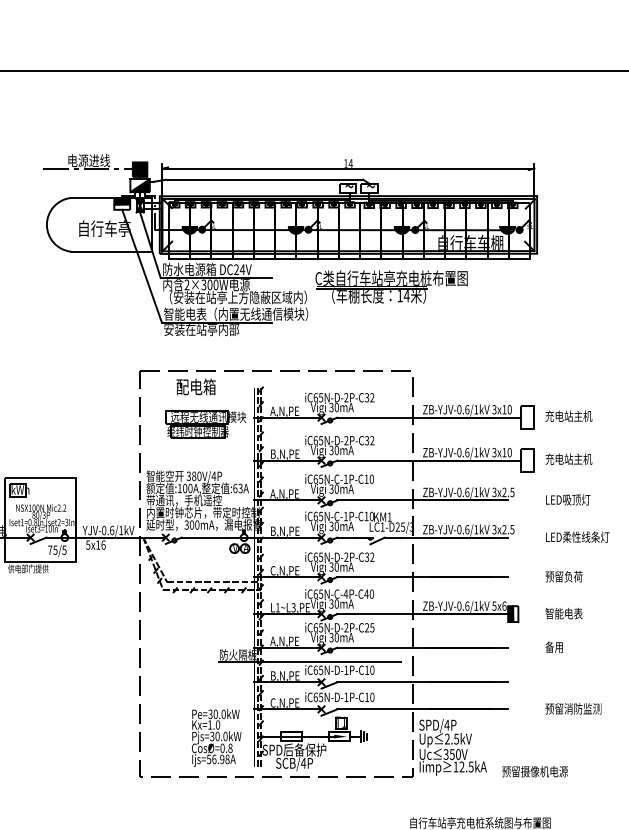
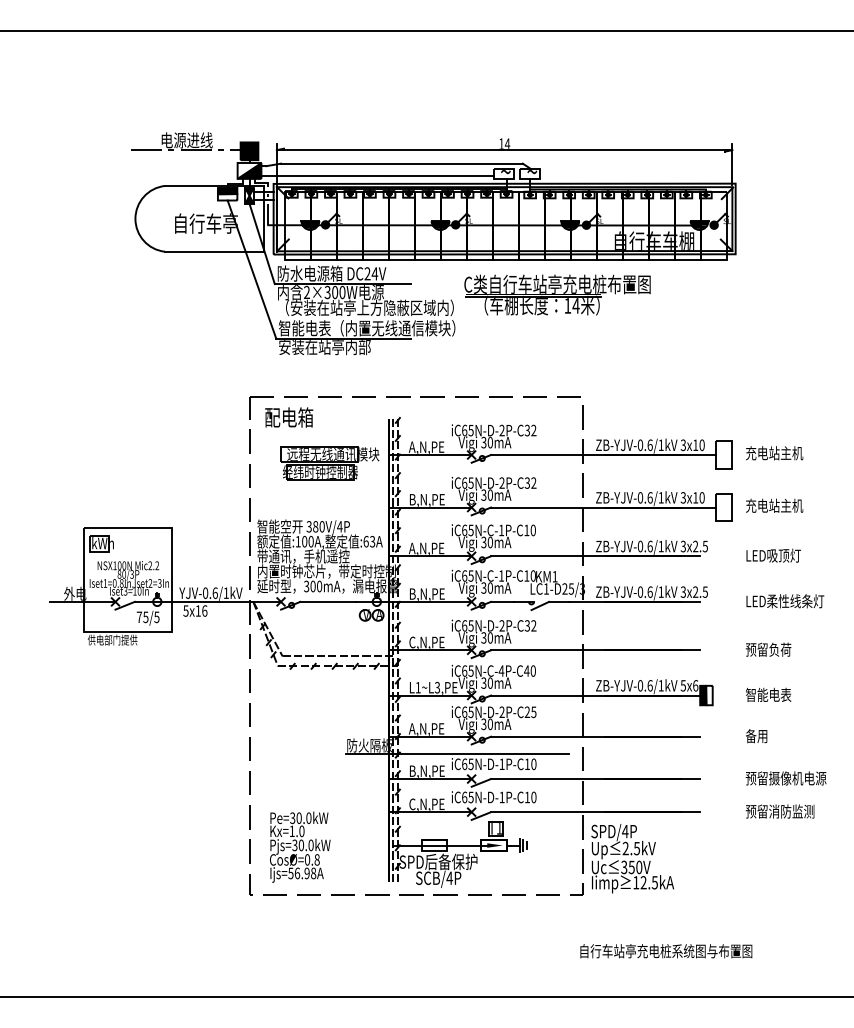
line: (244, 189) -> (377, 175), added
text: (196, 387) -> (289, 417), moved
text: (216, 737) -> (300, 846), moved
text: (534, 771) -> (785, 778), moved

